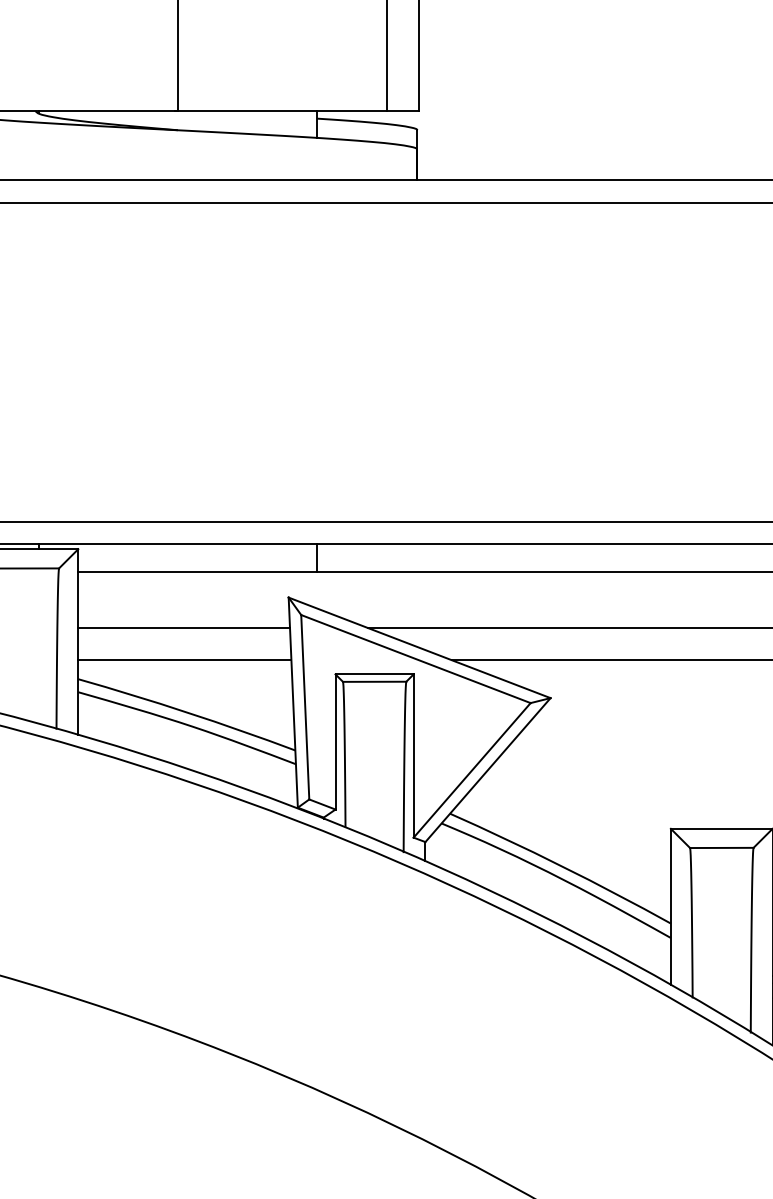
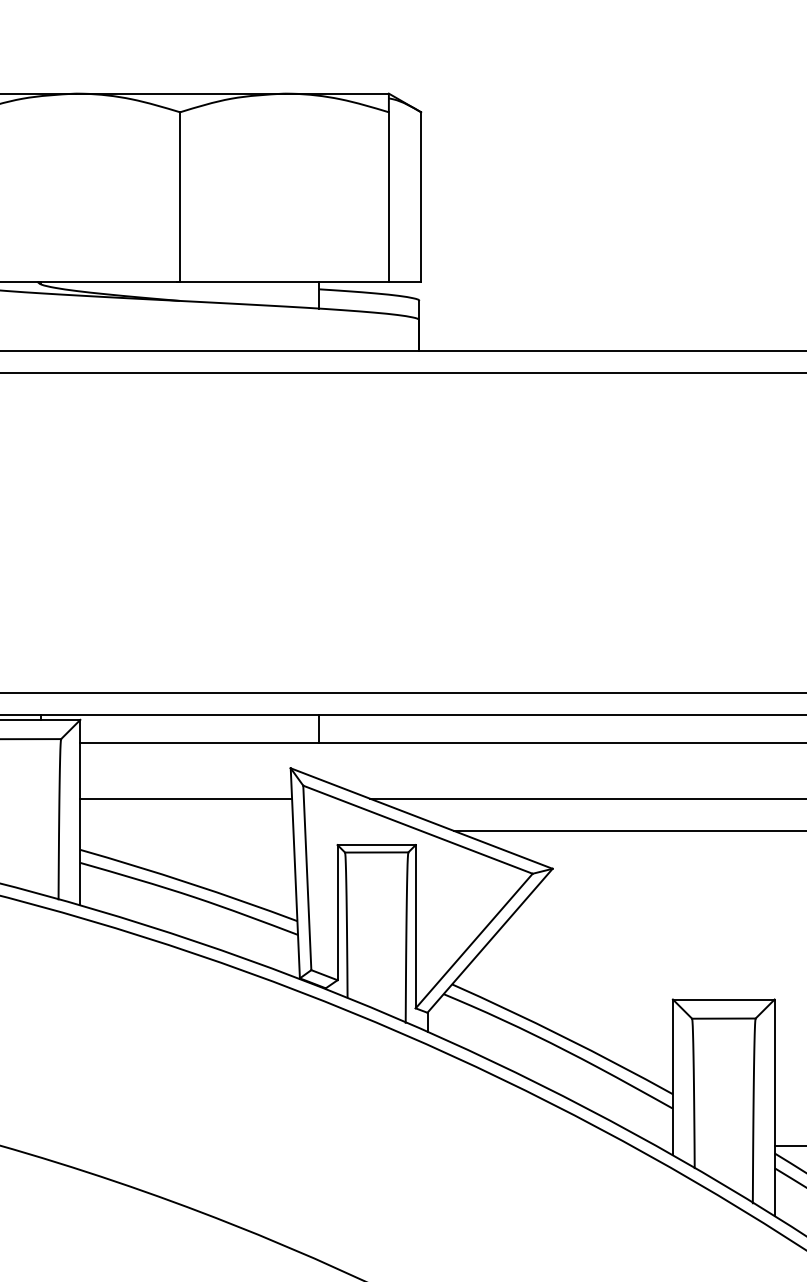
line: (184, 659) -> (186, 830), removed

